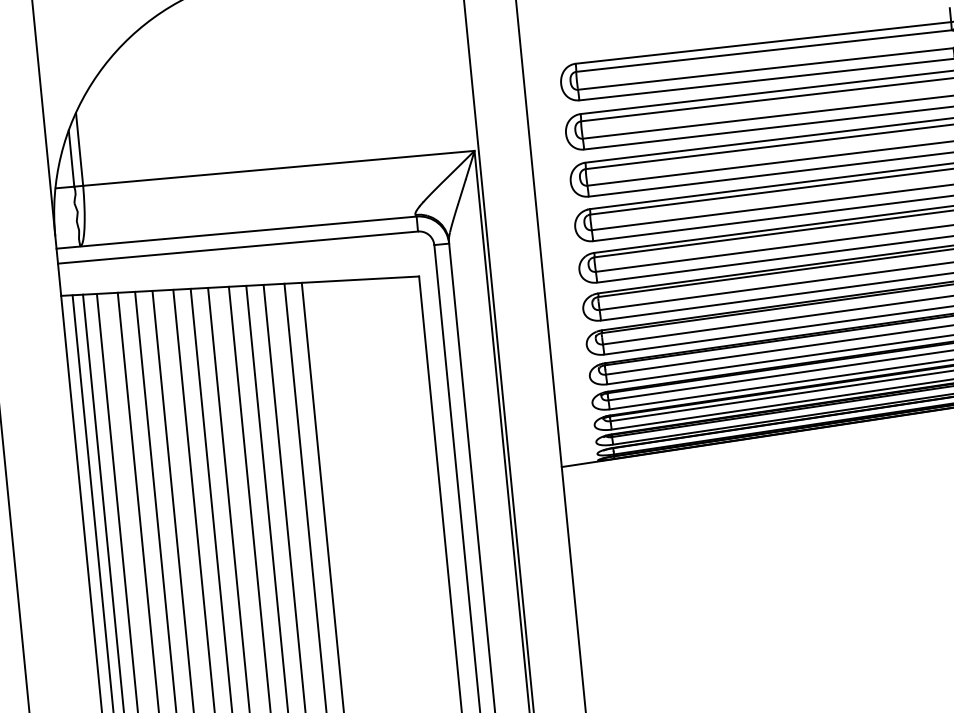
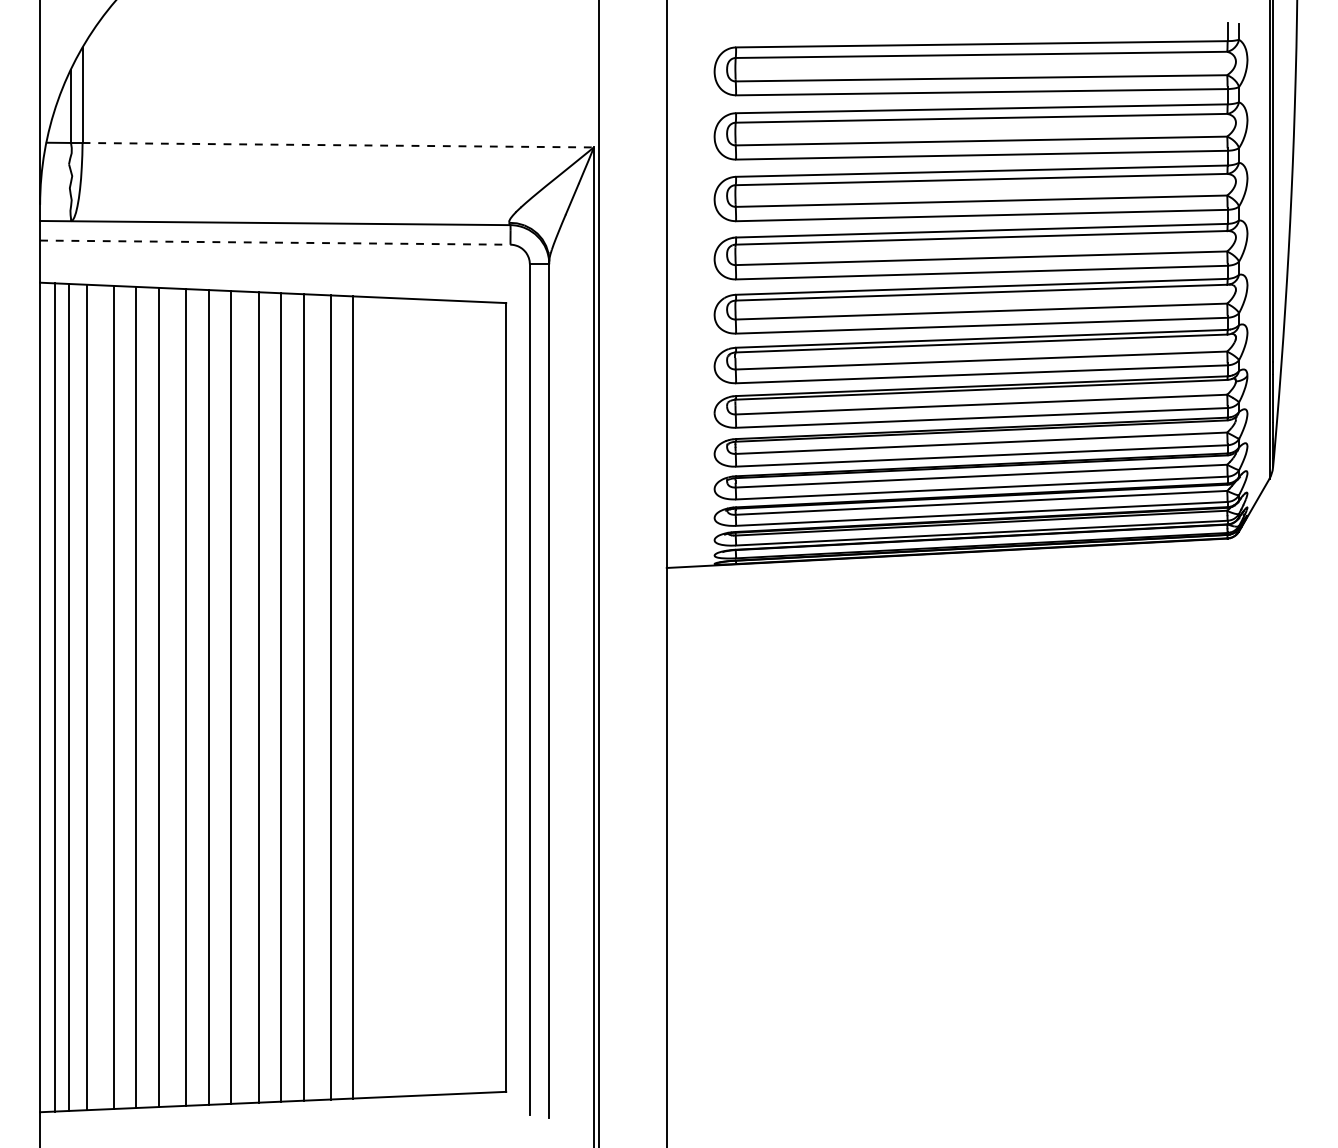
line: (279, 168) -> (338, 145), solid -> dashed
line: (238, 247) -> (275, 242), solid -> dashed

